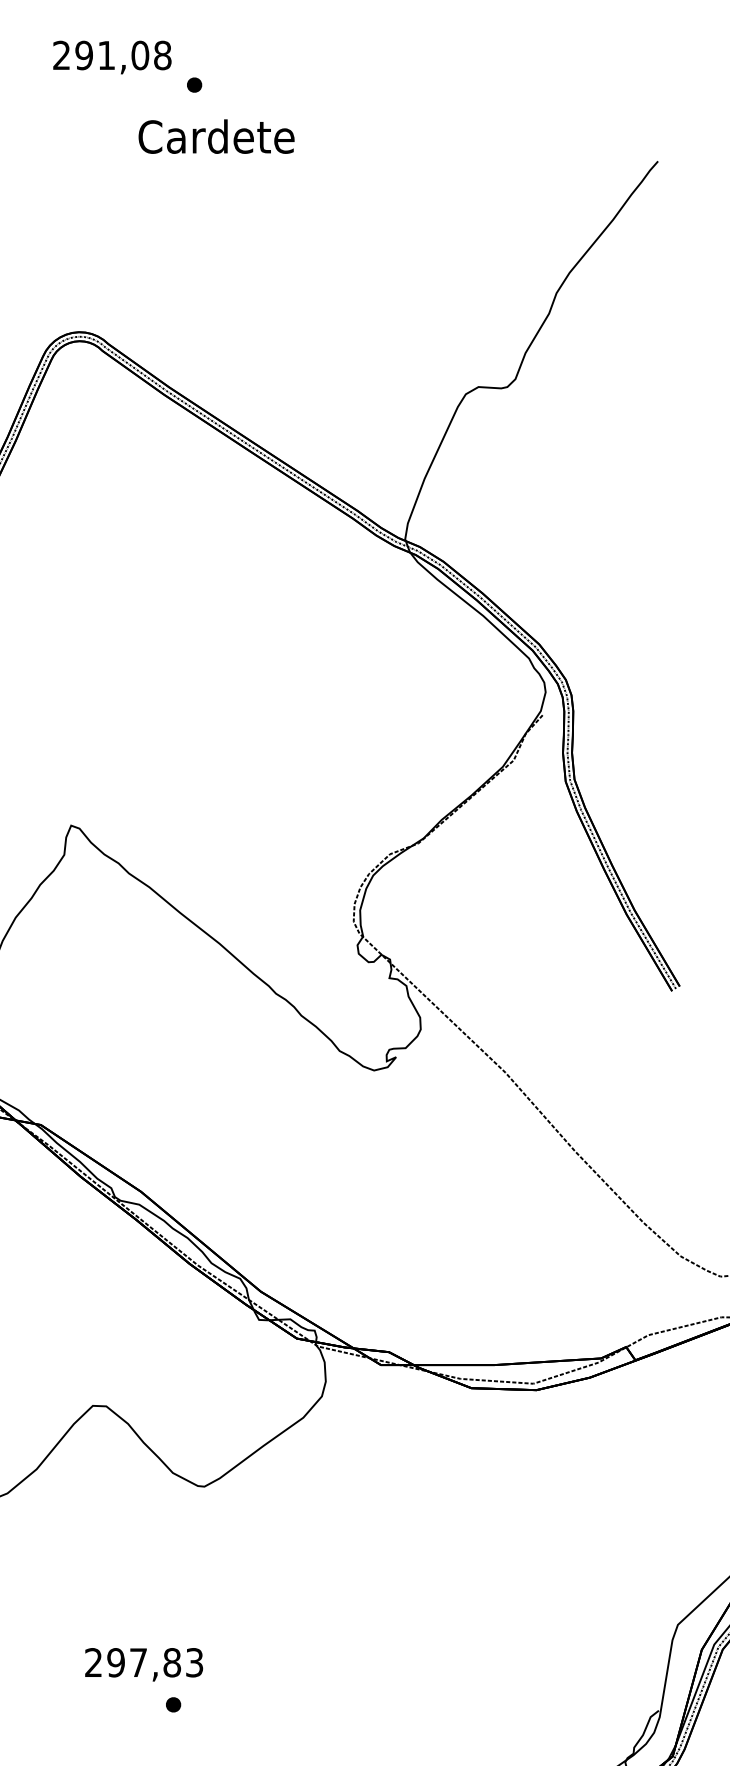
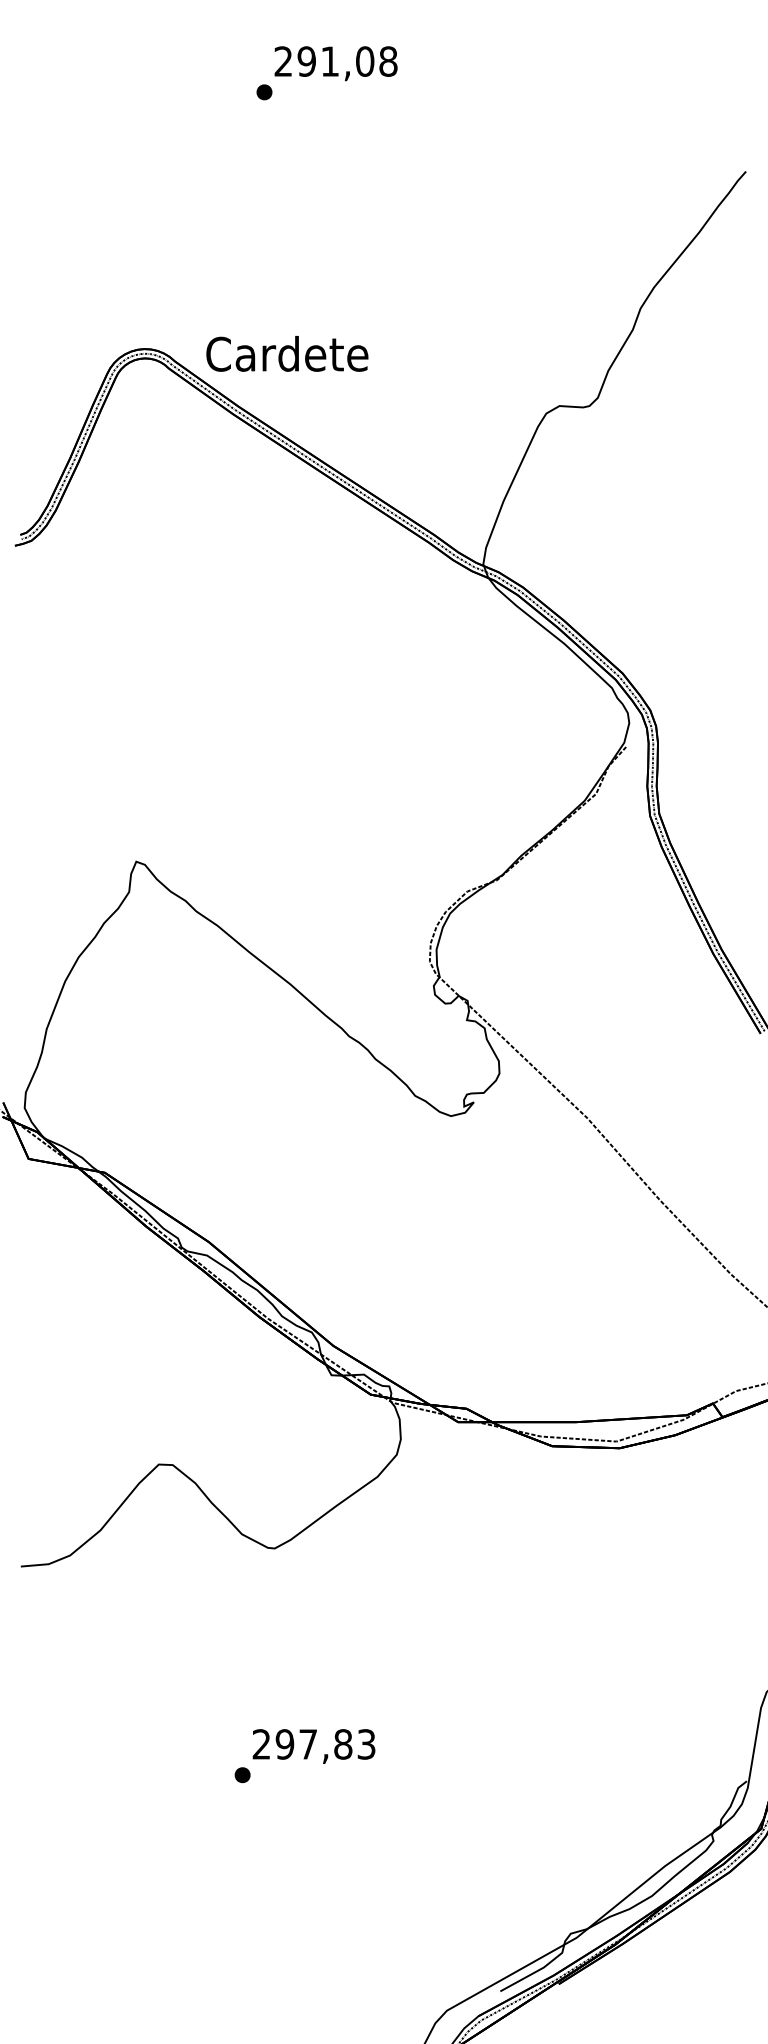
text: (111, 57) -> (335, 63), moved
text: (216, 136) -> (287, 353), moved
text: (143, 1664) -> (313, 1746), moved

